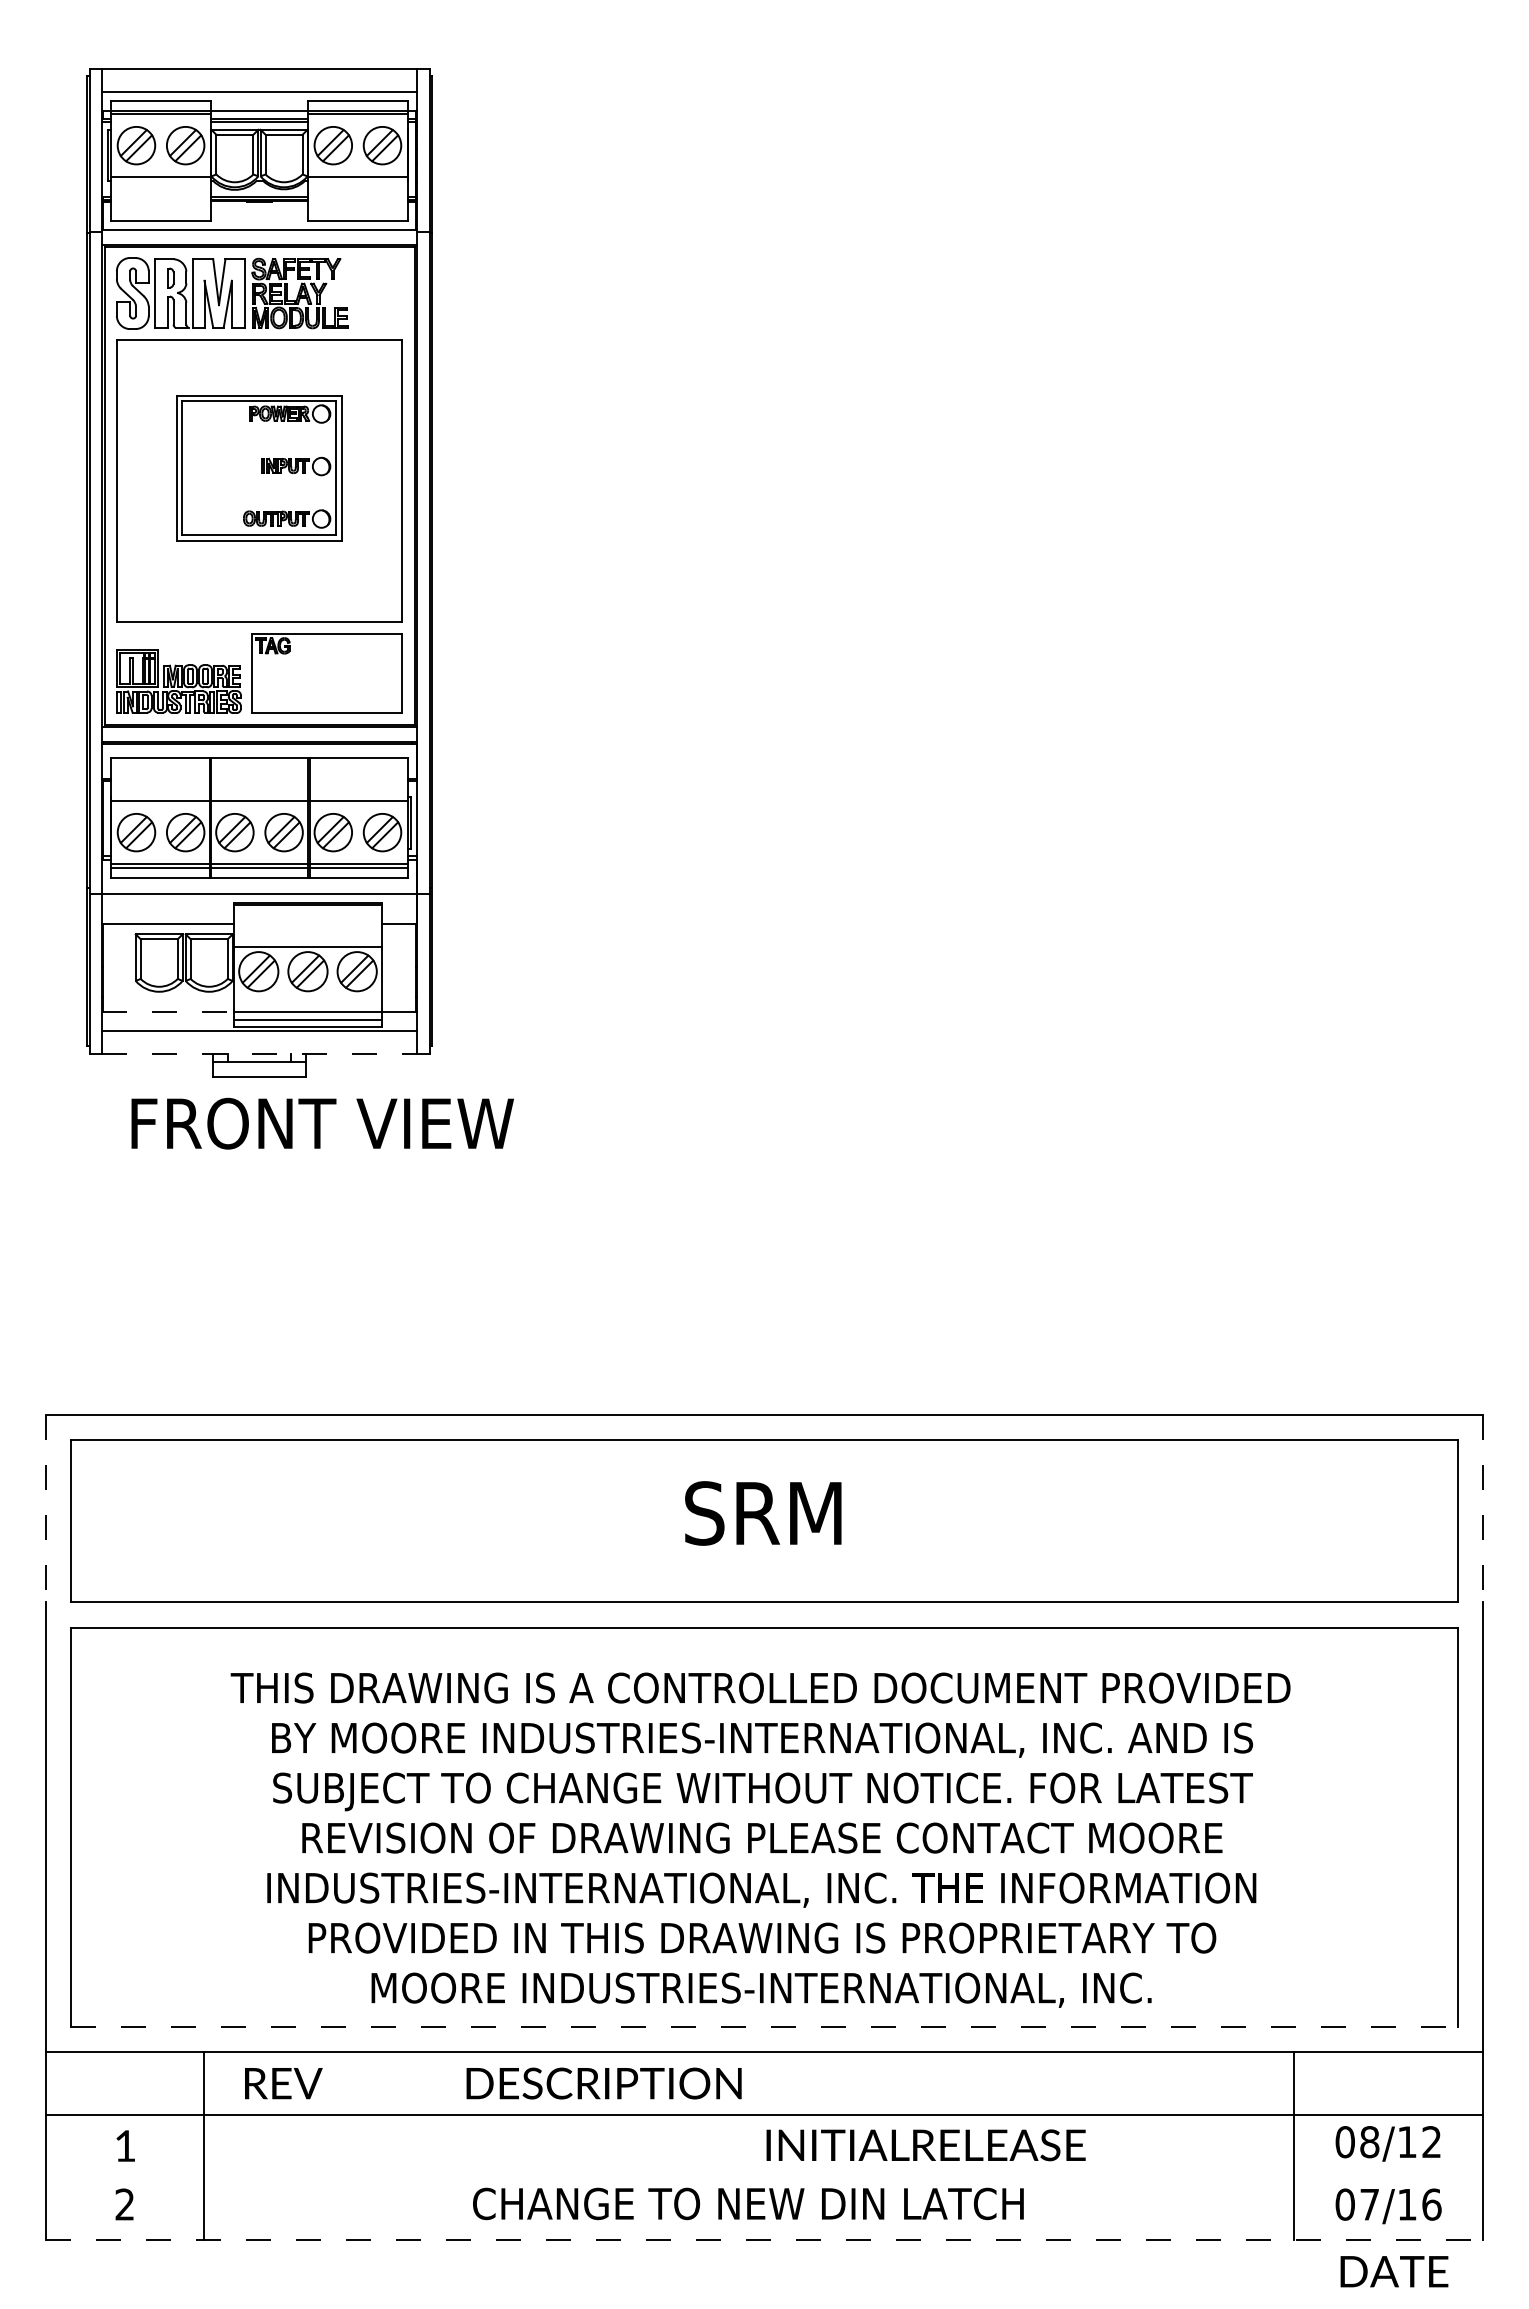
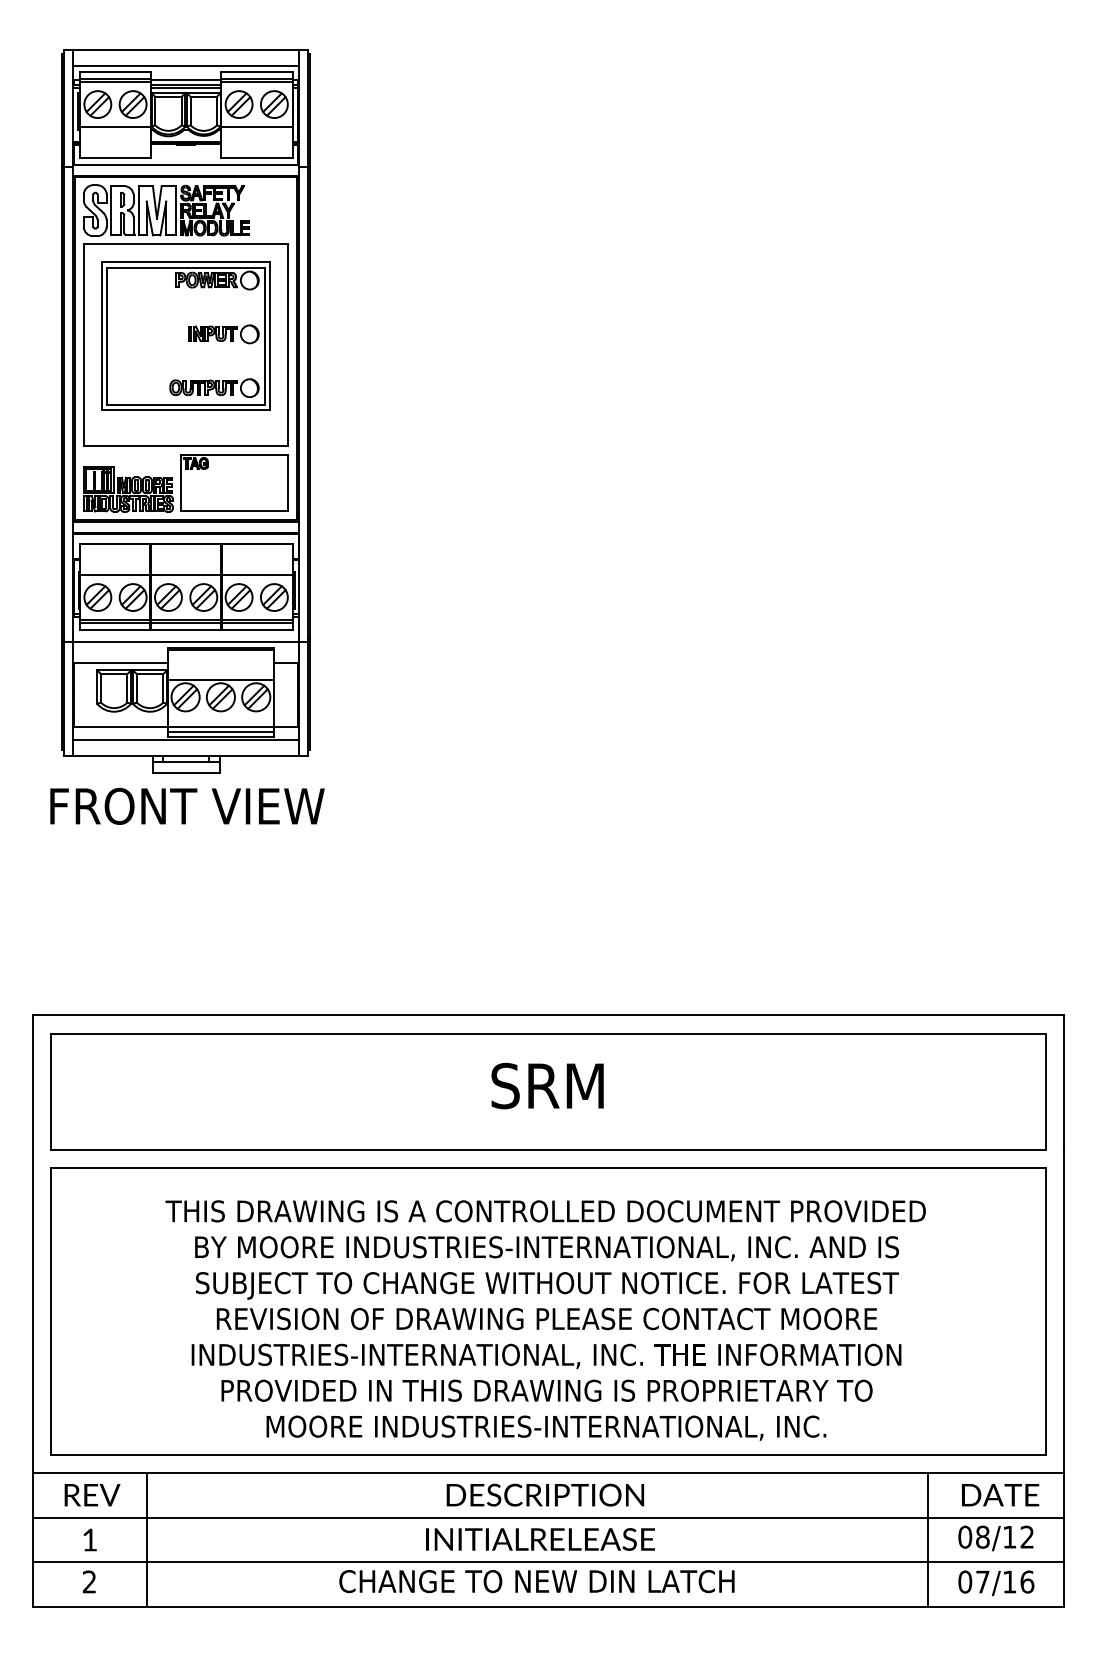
part: (258, 467) -> (185, 335), size x1.43
line: (169, 1012) -> (121, 726), dashed -> solid
line: (260, 1054) -> (186, 756), dashed -> solid
text: (322, 1122) -> (187, 805), moved
line: (45, 1509) -> (32, 1083), dashed -> solid
line: (1483, 1509) -> (1064, 1083), dashed -> solid
line: (764, 2026) -> (548, 1454), dashed -> solid
text: (604, 2082) -> (545, 1494), moved
text: (283, 2084) -> (92, 1495), moved
text: (926, 2145) -> (540, 1539), moved
line: (764, 2177) -> (548, 1562), added
line: (764, 2240) -> (548, 1607), dashed -> solid
text: (1394, 2272) -> (1000, 1495), moved

